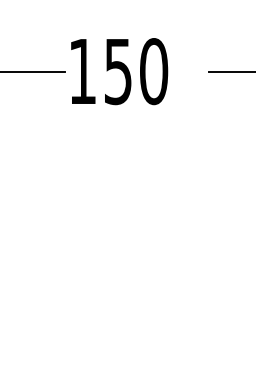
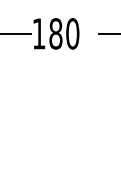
text: (117, 70) -> (55, 33), 150 -> 180

